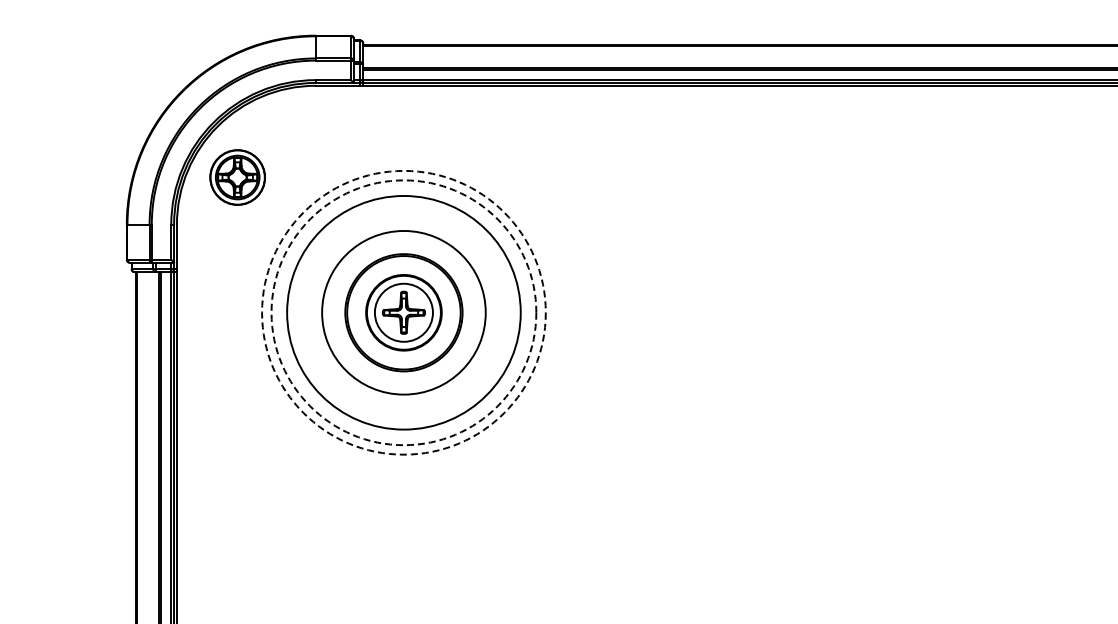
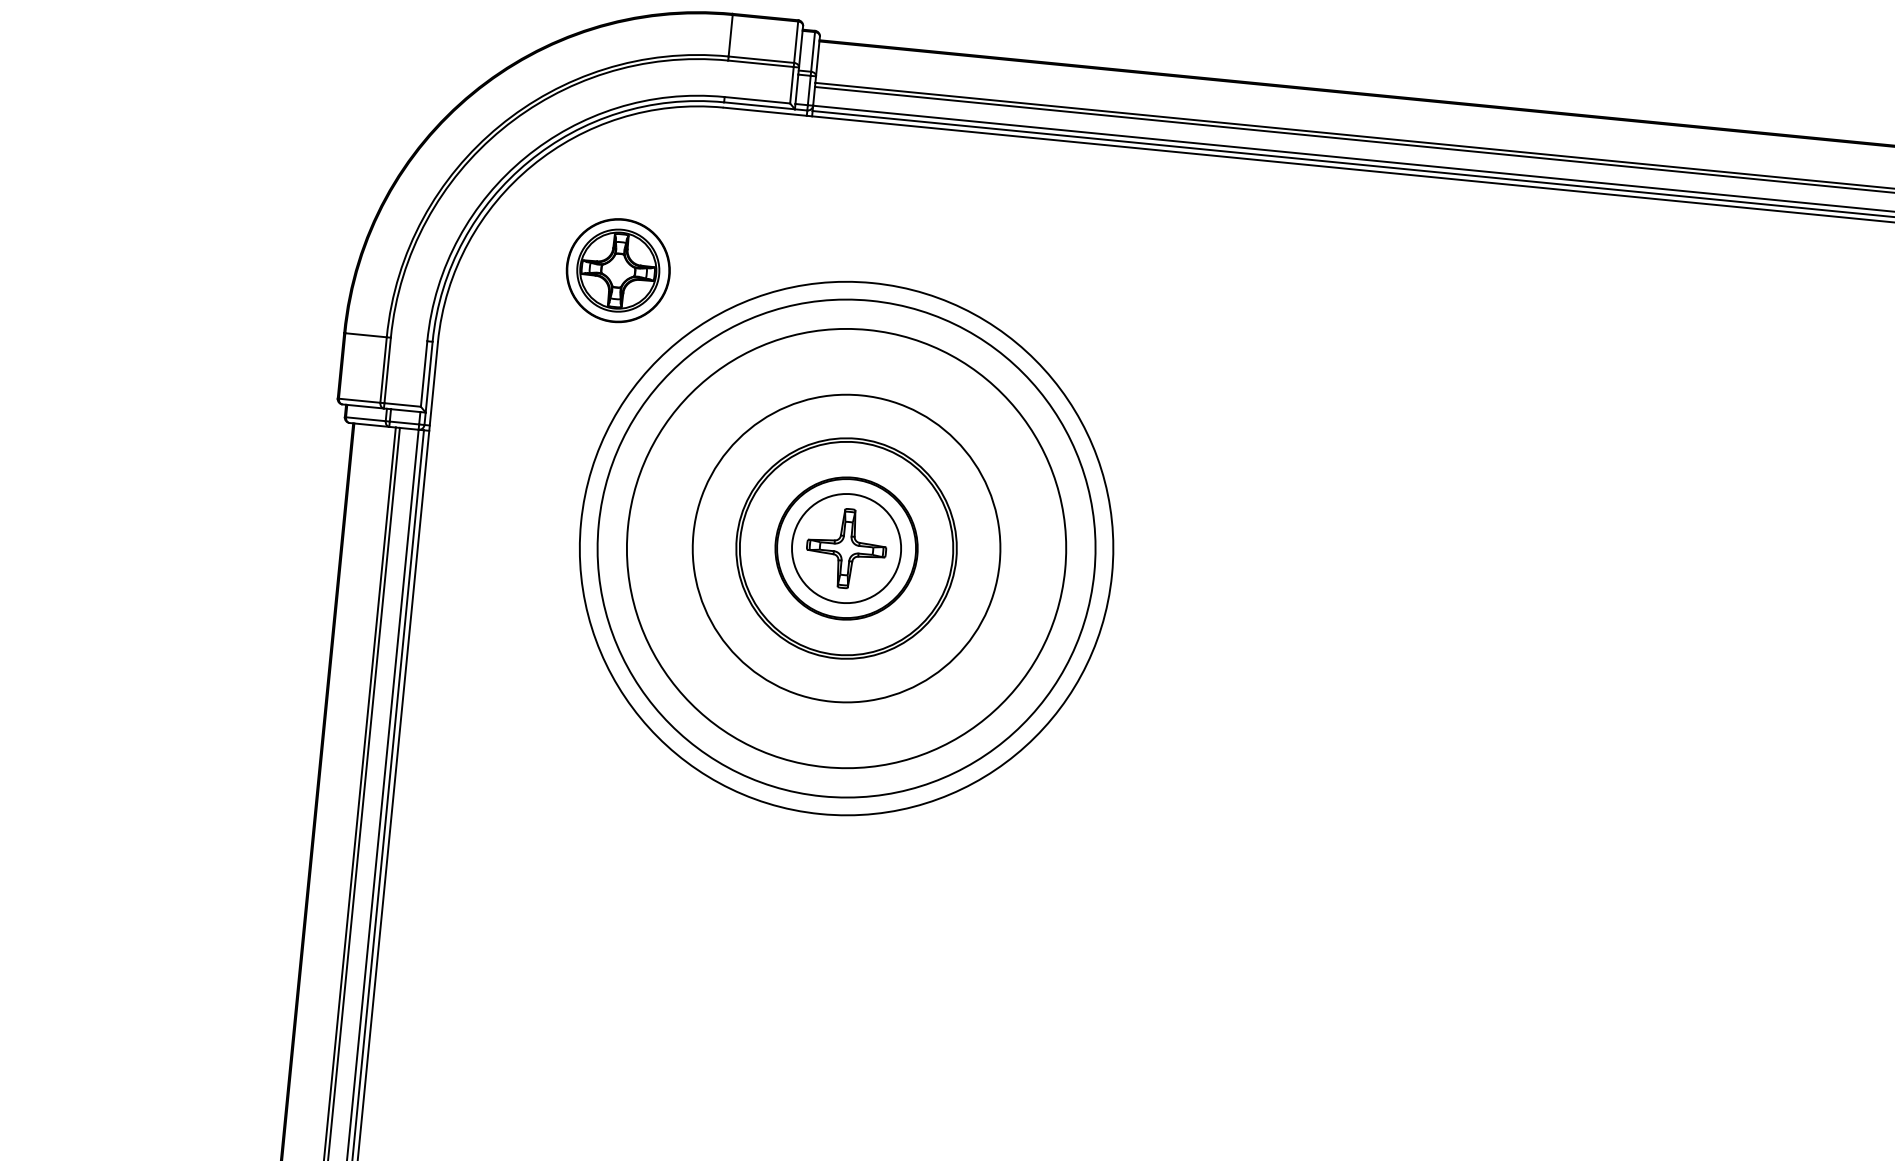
part: (237, 177) -> (617, 270), moved
circle: (403, 312) -> (845, 547), dashed -> solid
circle: (403, 312) -> (845, 547), dashed -> solid

